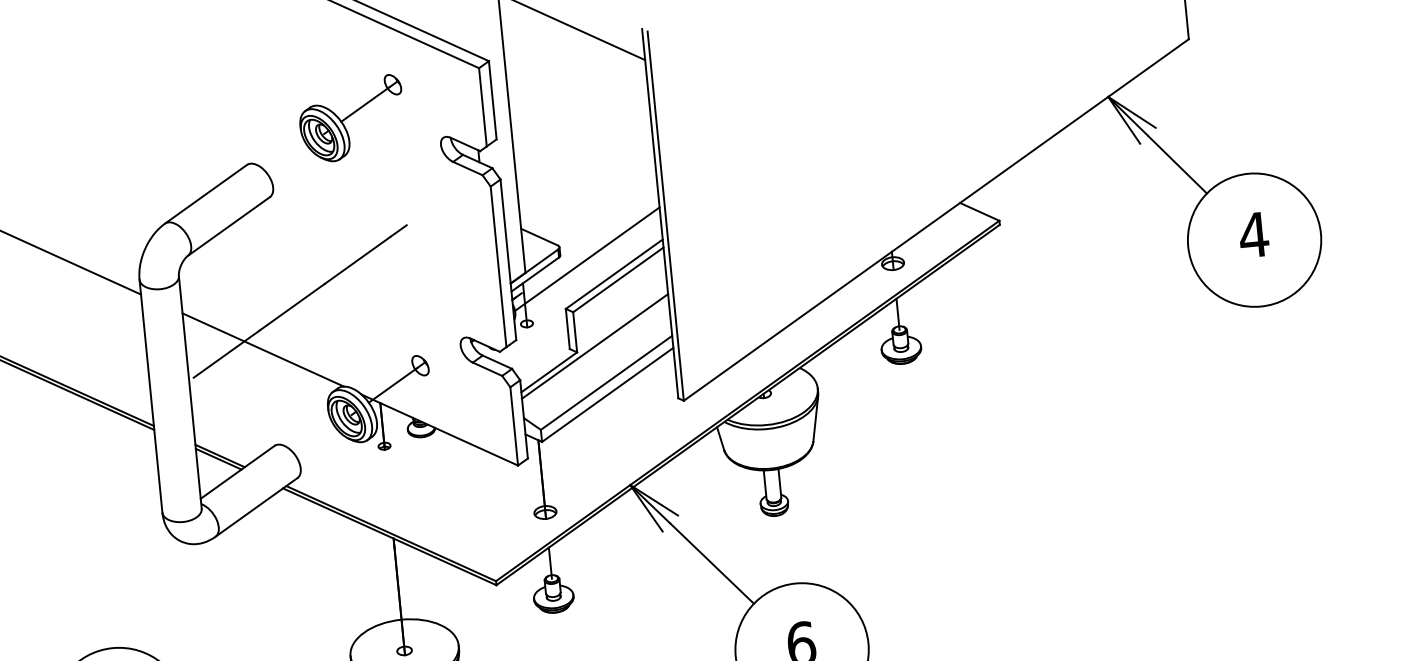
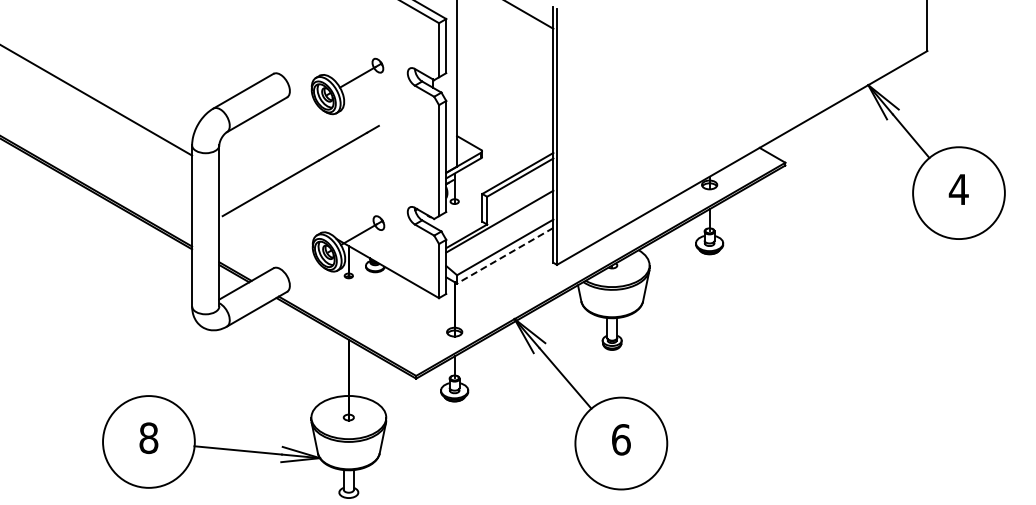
part: (351, 119) -> (347, 86), moved
line: (587, 257) -> (500, 160), removed
line: (263, 349) -> (272, 201), removed
line: (608, 394) -> (505, 255), solid -> dashed

